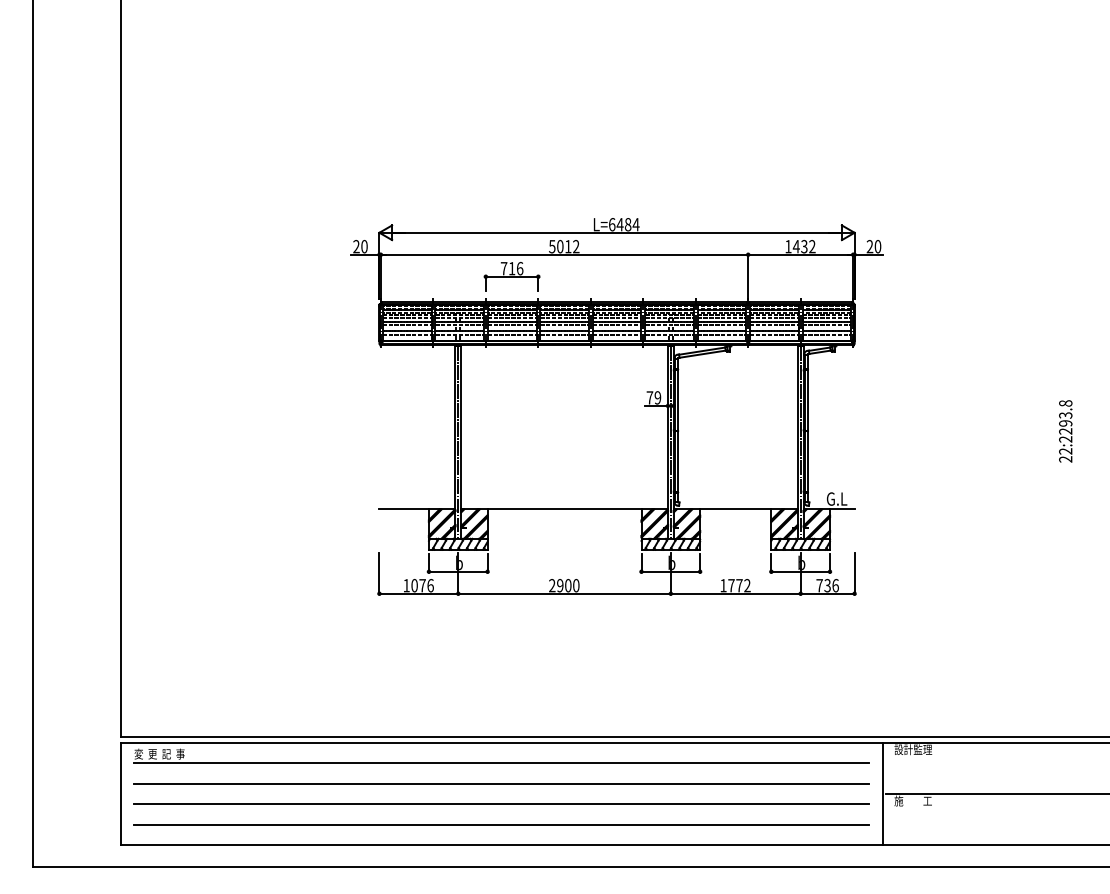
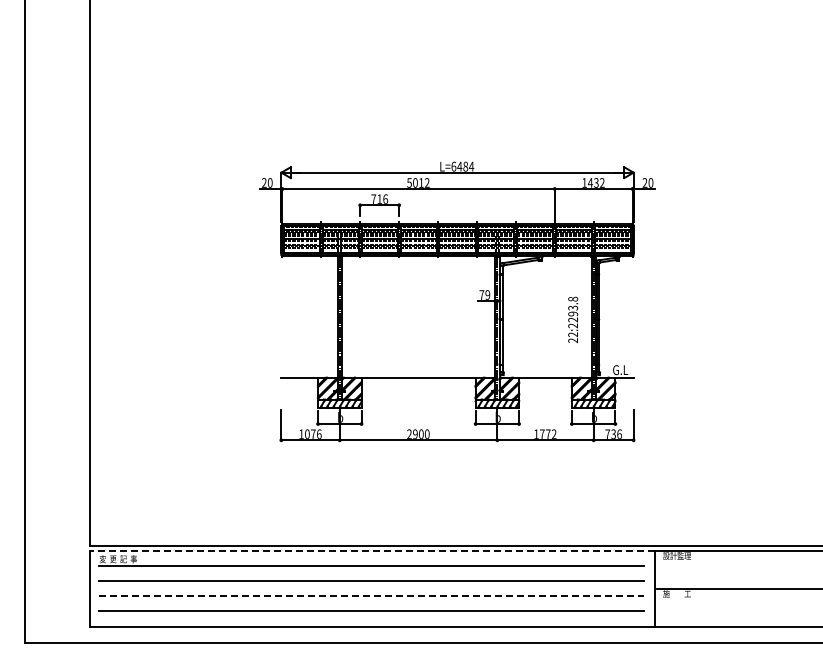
text: (1066, 430) -> (573, 319), moved
line: (502, 742) -> (372, 550), solid -> dashed
line: (502, 804) -> (372, 596), solid -> dashed

